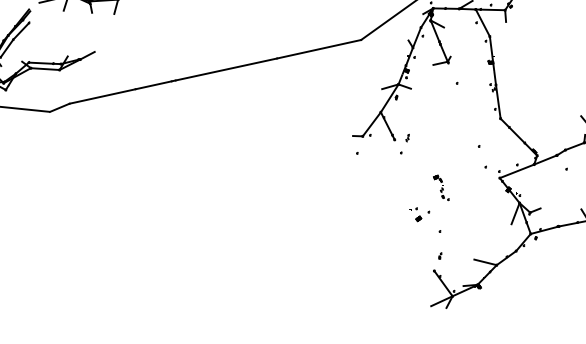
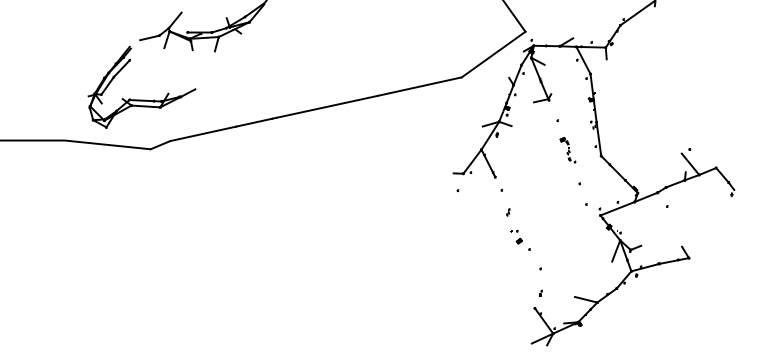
part: (407, 138) -> (508, 212), moved
part: (440, 188) -> (567, 150), moved
part: (415, 214) -> (516, 236), moved

